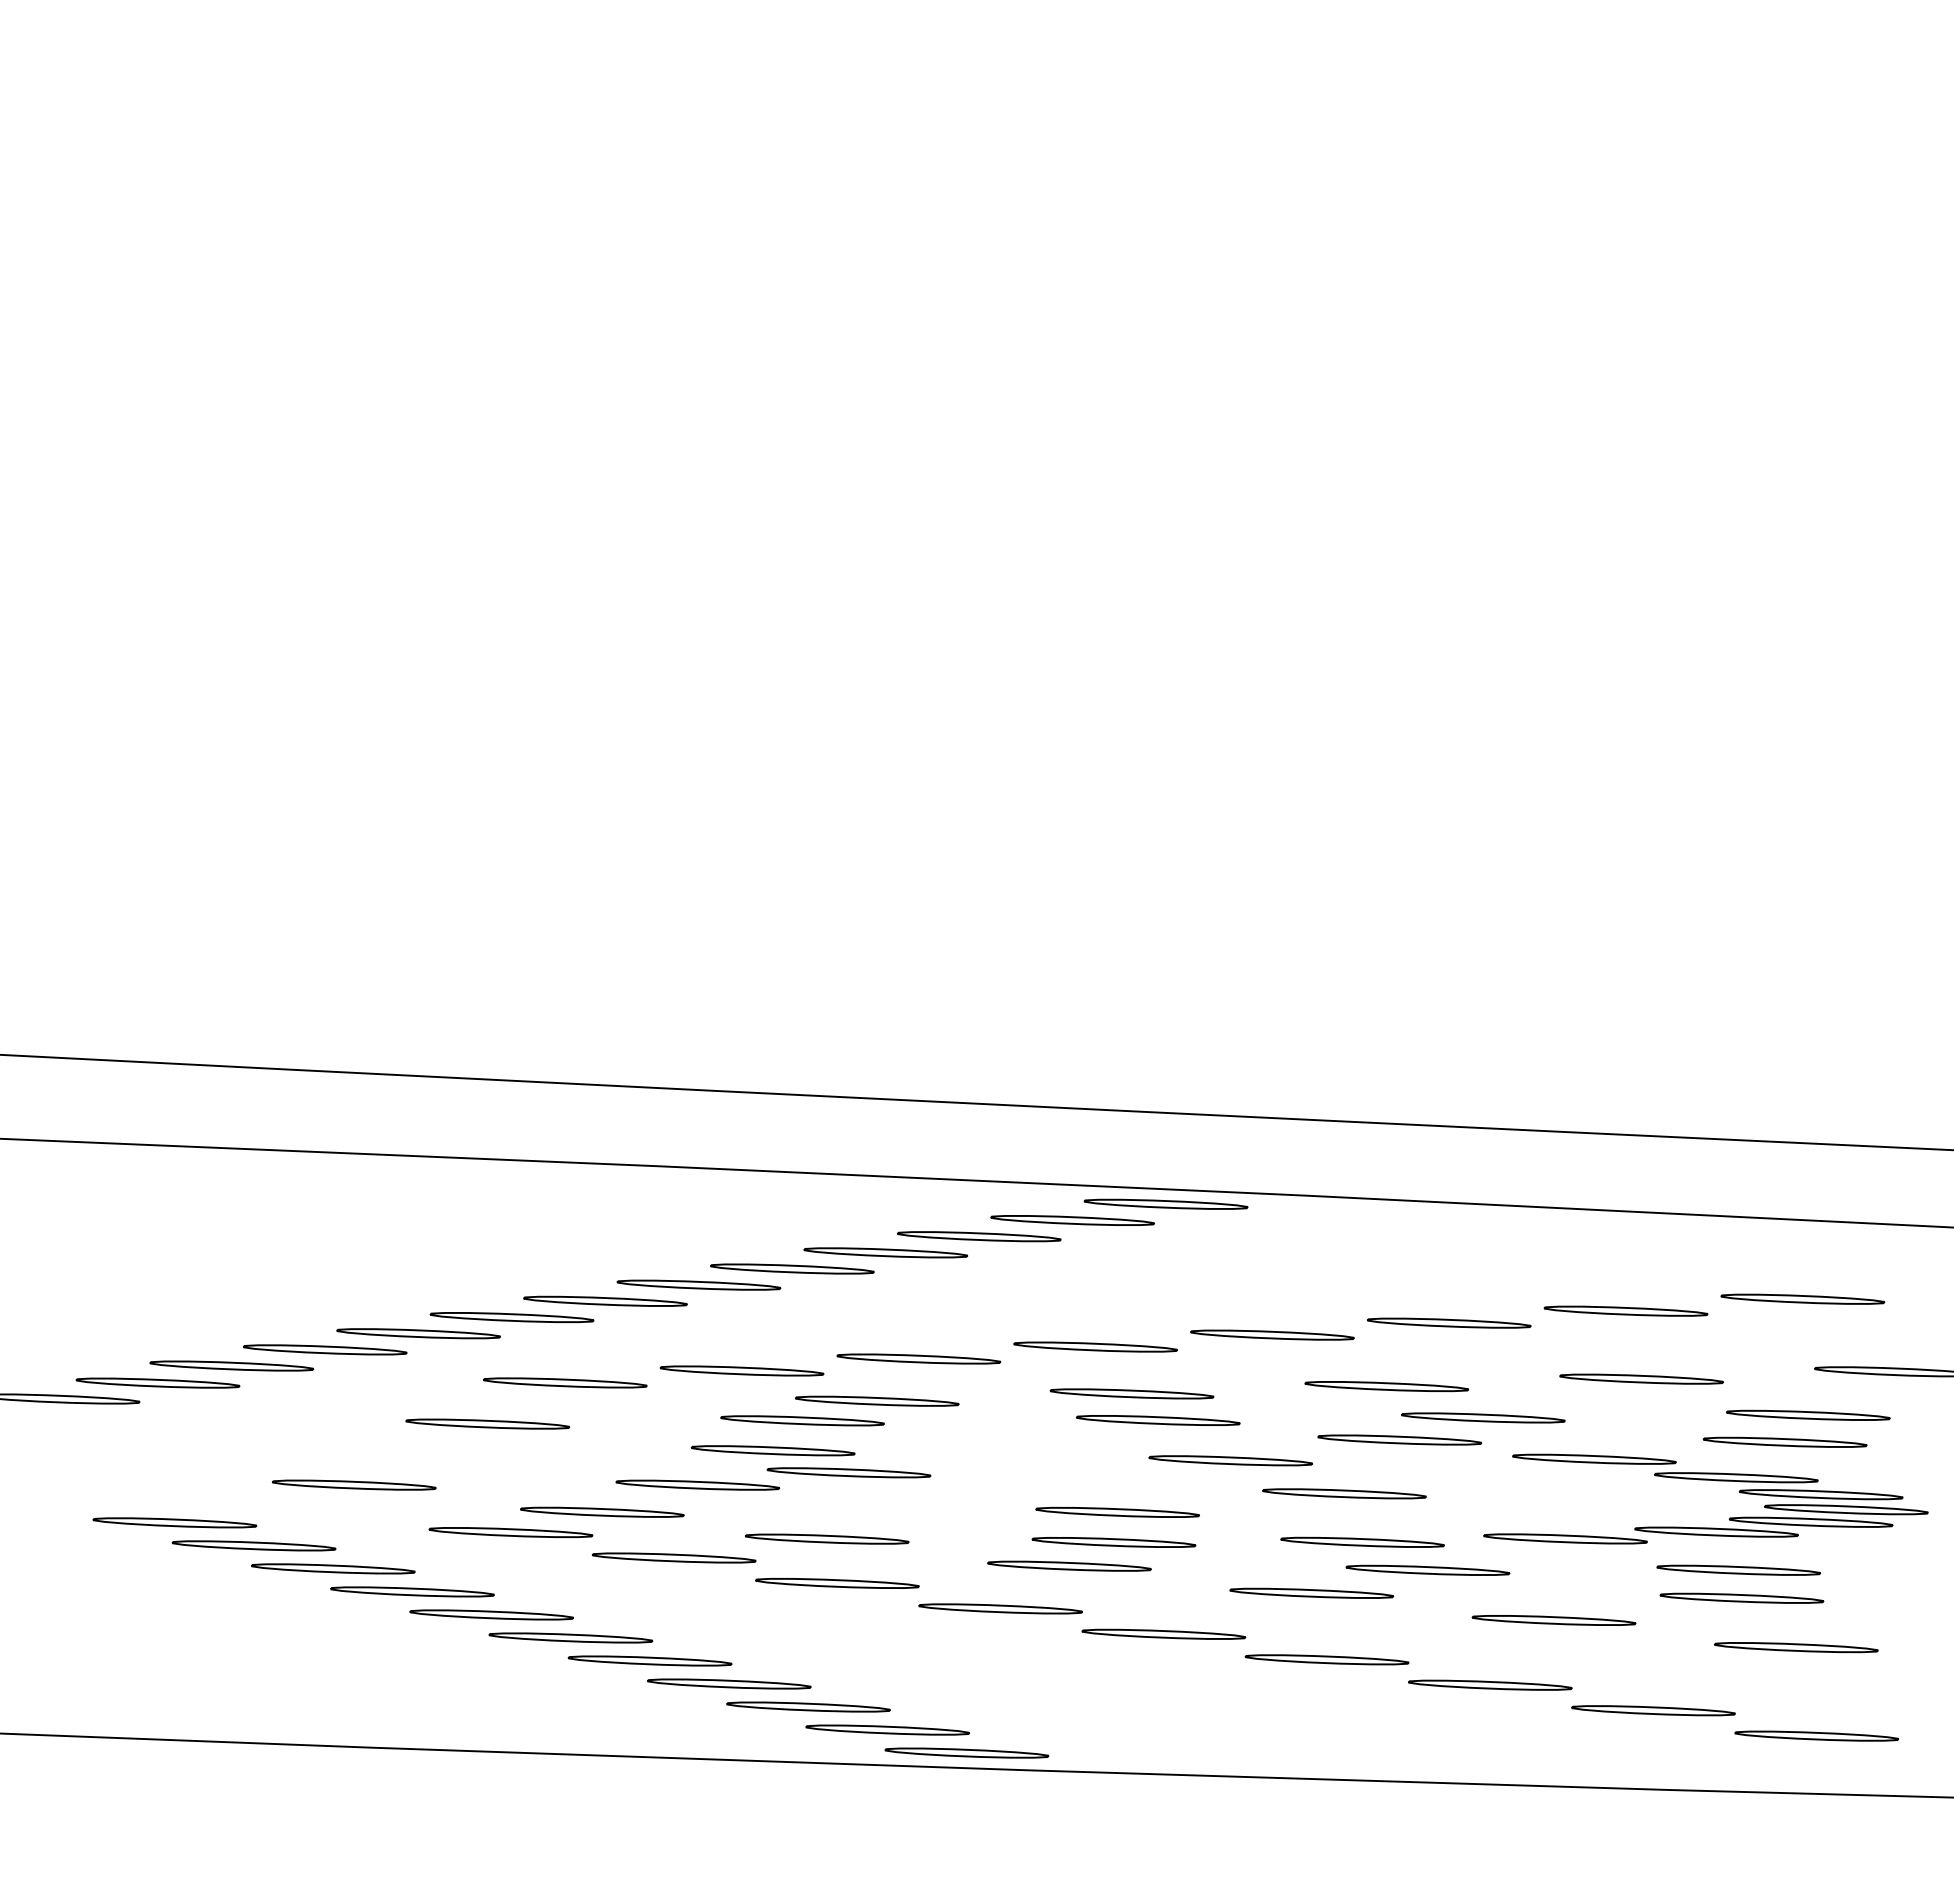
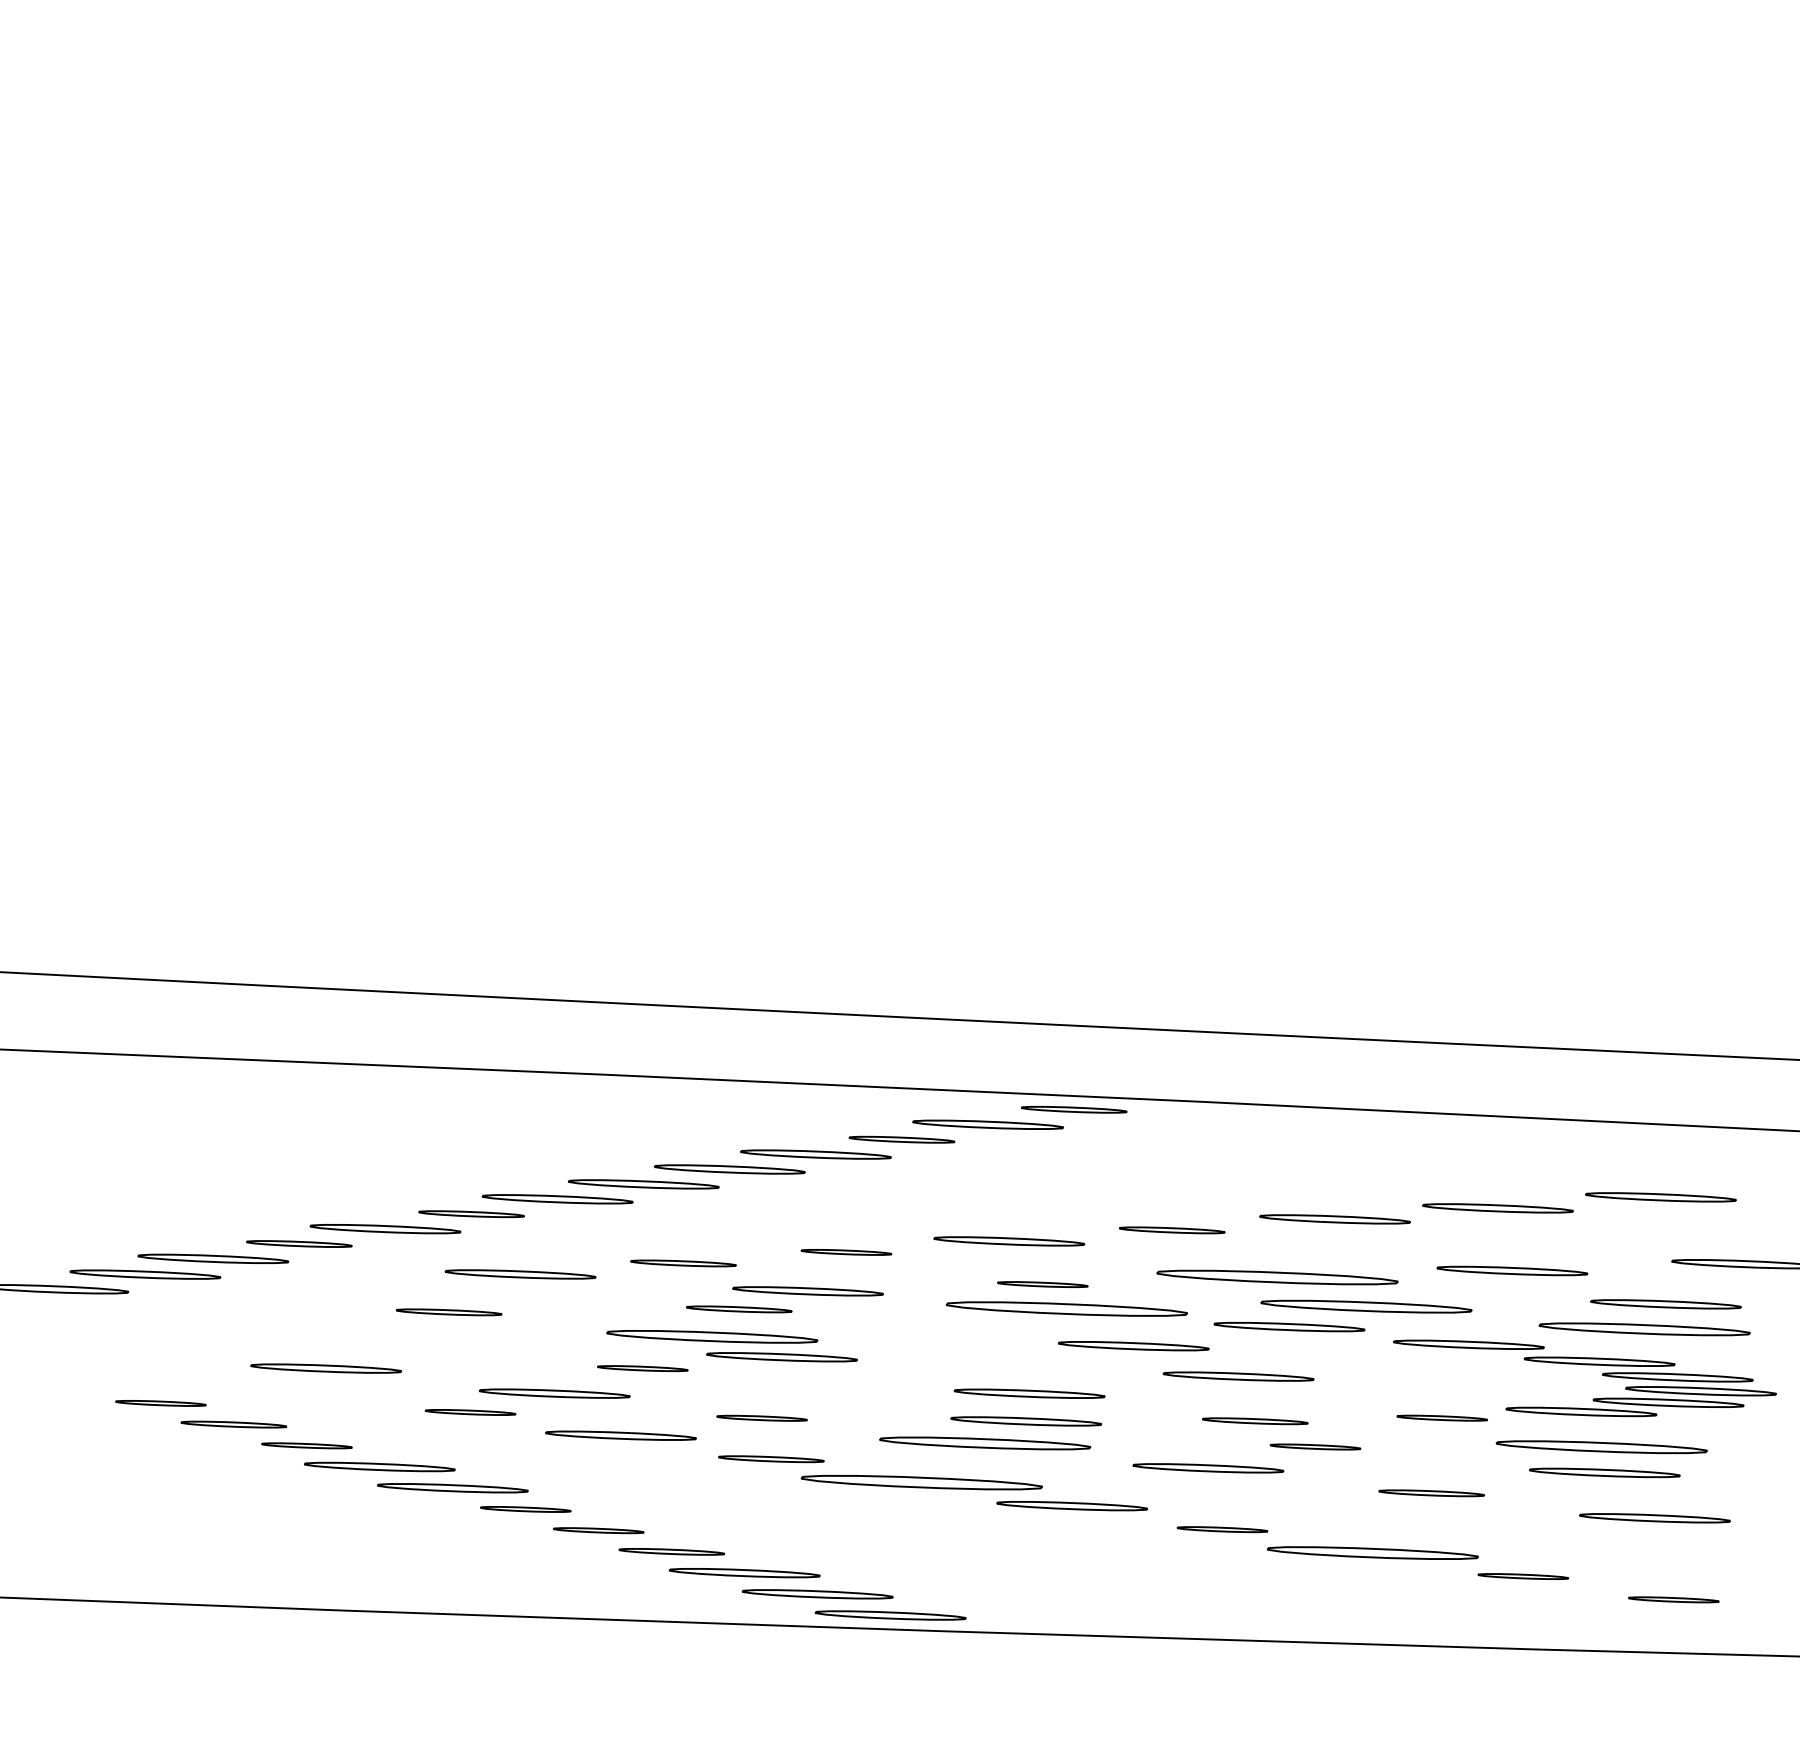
part: (1165, 1203) -> (1073, 1109), size x0.7
part: (978, 1236) -> (901, 1139), size x0.7
part: (511, 1317) -> (471, 1214), size x0.7
part: (1272, 1334) -> (1172, 1229), size x0.7
part: (324, 1349) -> (298, 1243), size x0.7
part: (918, 1358) -> (846, 1251), size x0.6
part: (741, 1370) -> (683, 1262), size x0.7
part: (1386, 1386) -> (1277, 1277), size x1.6
part: (1131, 1393) -> (1042, 1284), size x0.6
part: (1483, 1417) -> (1366, 1306), size x1.4
part: (802, 1420) -> (739, 1309), size x0.7
part: (1158, 1420) -> (1067, 1309), size x1.6
part: (487, 1423) -> (448, 1311), size x0.7
part: (1784, 1441) -> (1644, 1328), size x1.4
part: (772, 1450) -> (711, 1336), size x1.4
part: (697, 1484) -> (642, 1368), size x0.6
part: (174, 1522) -> (160, 1403), size x0.6
part: (510, 1532) -> (470, 1412), size x0.6
part: (827, 1538) -> (762, 1417), size x0.6
part: (1565, 1538) -> (1442, 1417), size x0.6
part: (1362, 1541) -> (1255, 1420), size x0.7
part: (253, 1545) -> (233, 1424), size x0.7
part: (1069, 1565) -> (985, 1442), size x1.4
part: (333, 1568) -> (307, 1445), size x0.6
part: (1427, 1569) -> (1315, 1446), size x0.6
part: (1738, 1569) -> (1601, 1446), size x1.4
part: (837, 1583) -> (771, 1459), size x0.7
part: (1000, 1608) -> (921, 1482), size x1.6
part: (1553, 1620) -> (1431, 1493), size x0.7
part: (570, 1637) -> (525, 1509), size x0.6
part: (1326, 1659) -> (1222, 1529), size x0.6
part: (649, 1660) -> (598, 1530), size x0.6
part: (729, 1683) -> (671, 1551), size x0.7
part: (1490, 1684) -> (1373, 1552), size x1.4
part: (1653, 1710) -> (1523, 1576), size x0.6
part: (1816, 1735) -> (1673, 1599), size x0.6

